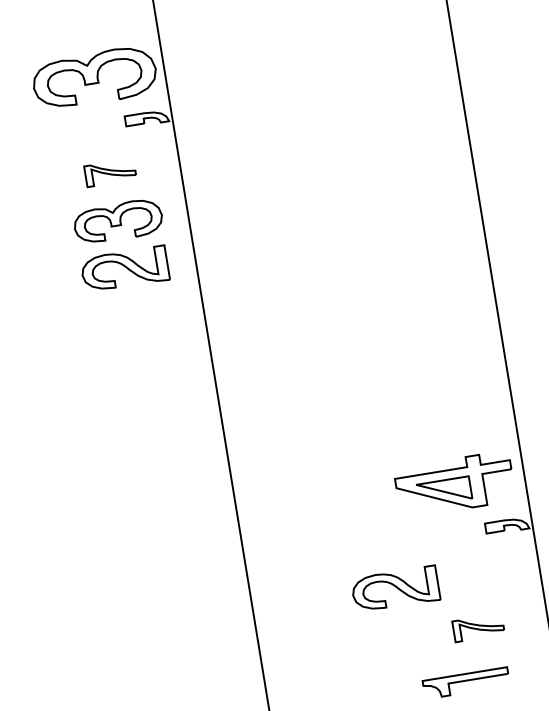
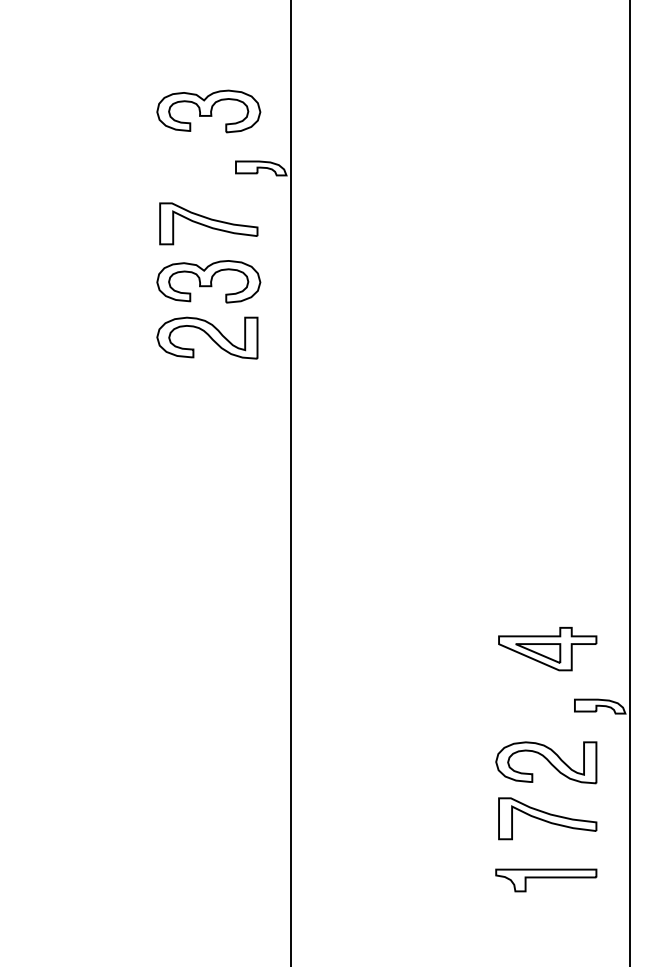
part: (94, 78) -> (208, 111), size x0.71
part: (110, 172) -> (208, 223), size x1.67
part: (454, 485) -> (547, 649), size x0.71
part: (395, 589) -> (546, 762), moved
part: (478, 627) -> (547, 818), size x1.67
part: (466, 683) -> (546, 880), moved

